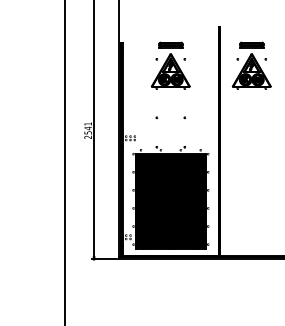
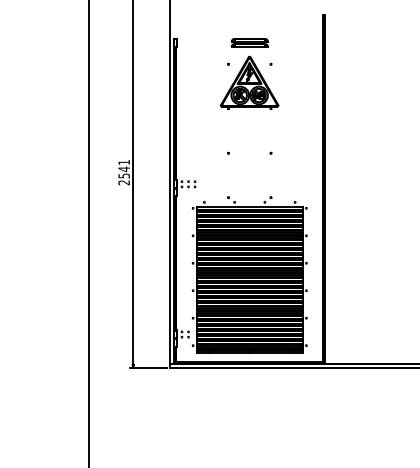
part: (251, 65) -> (372, 73), removed

